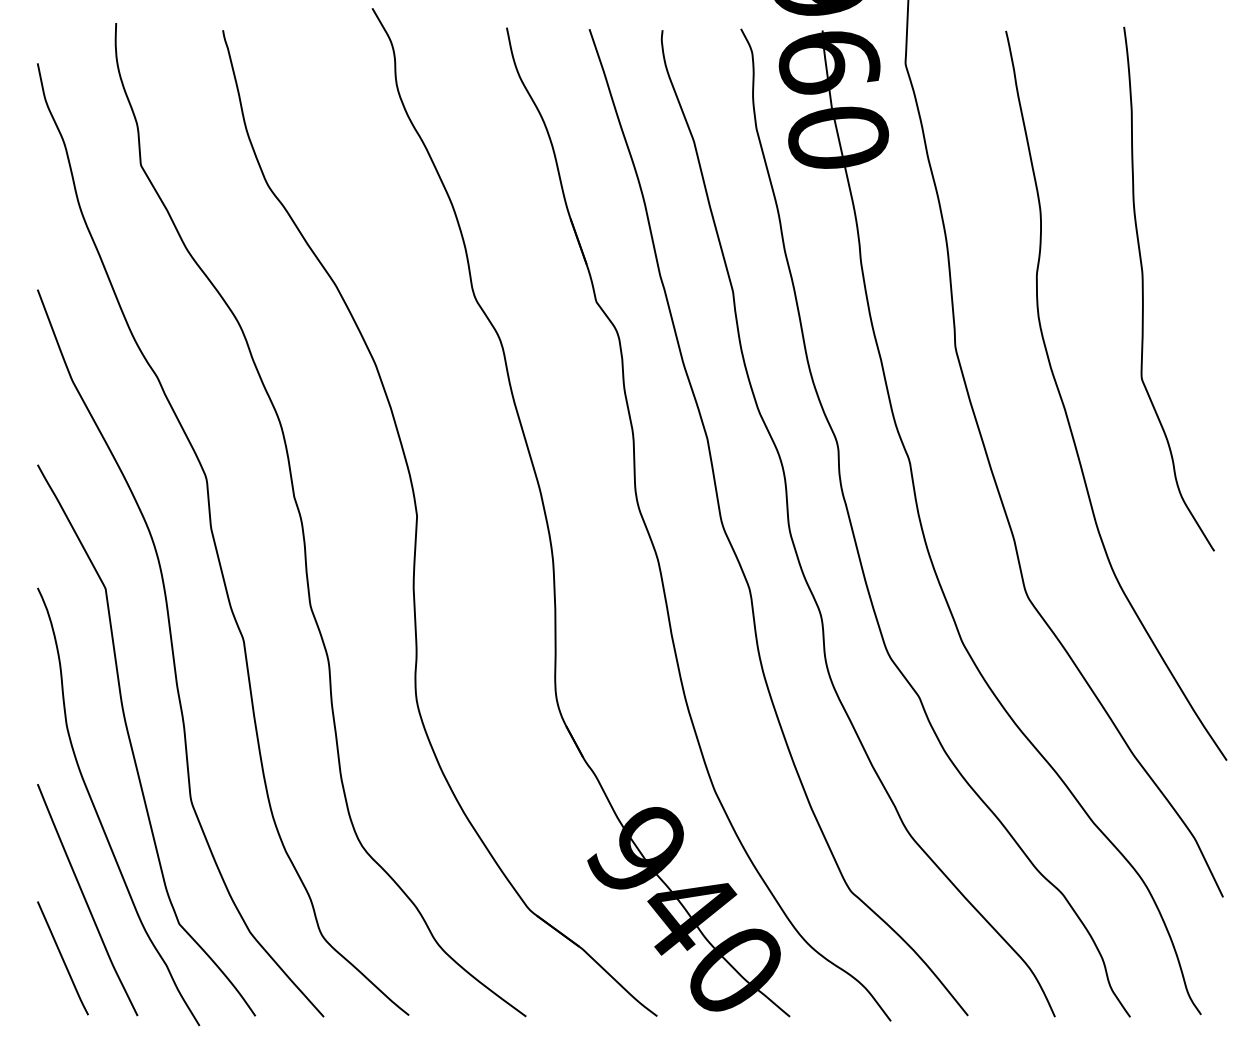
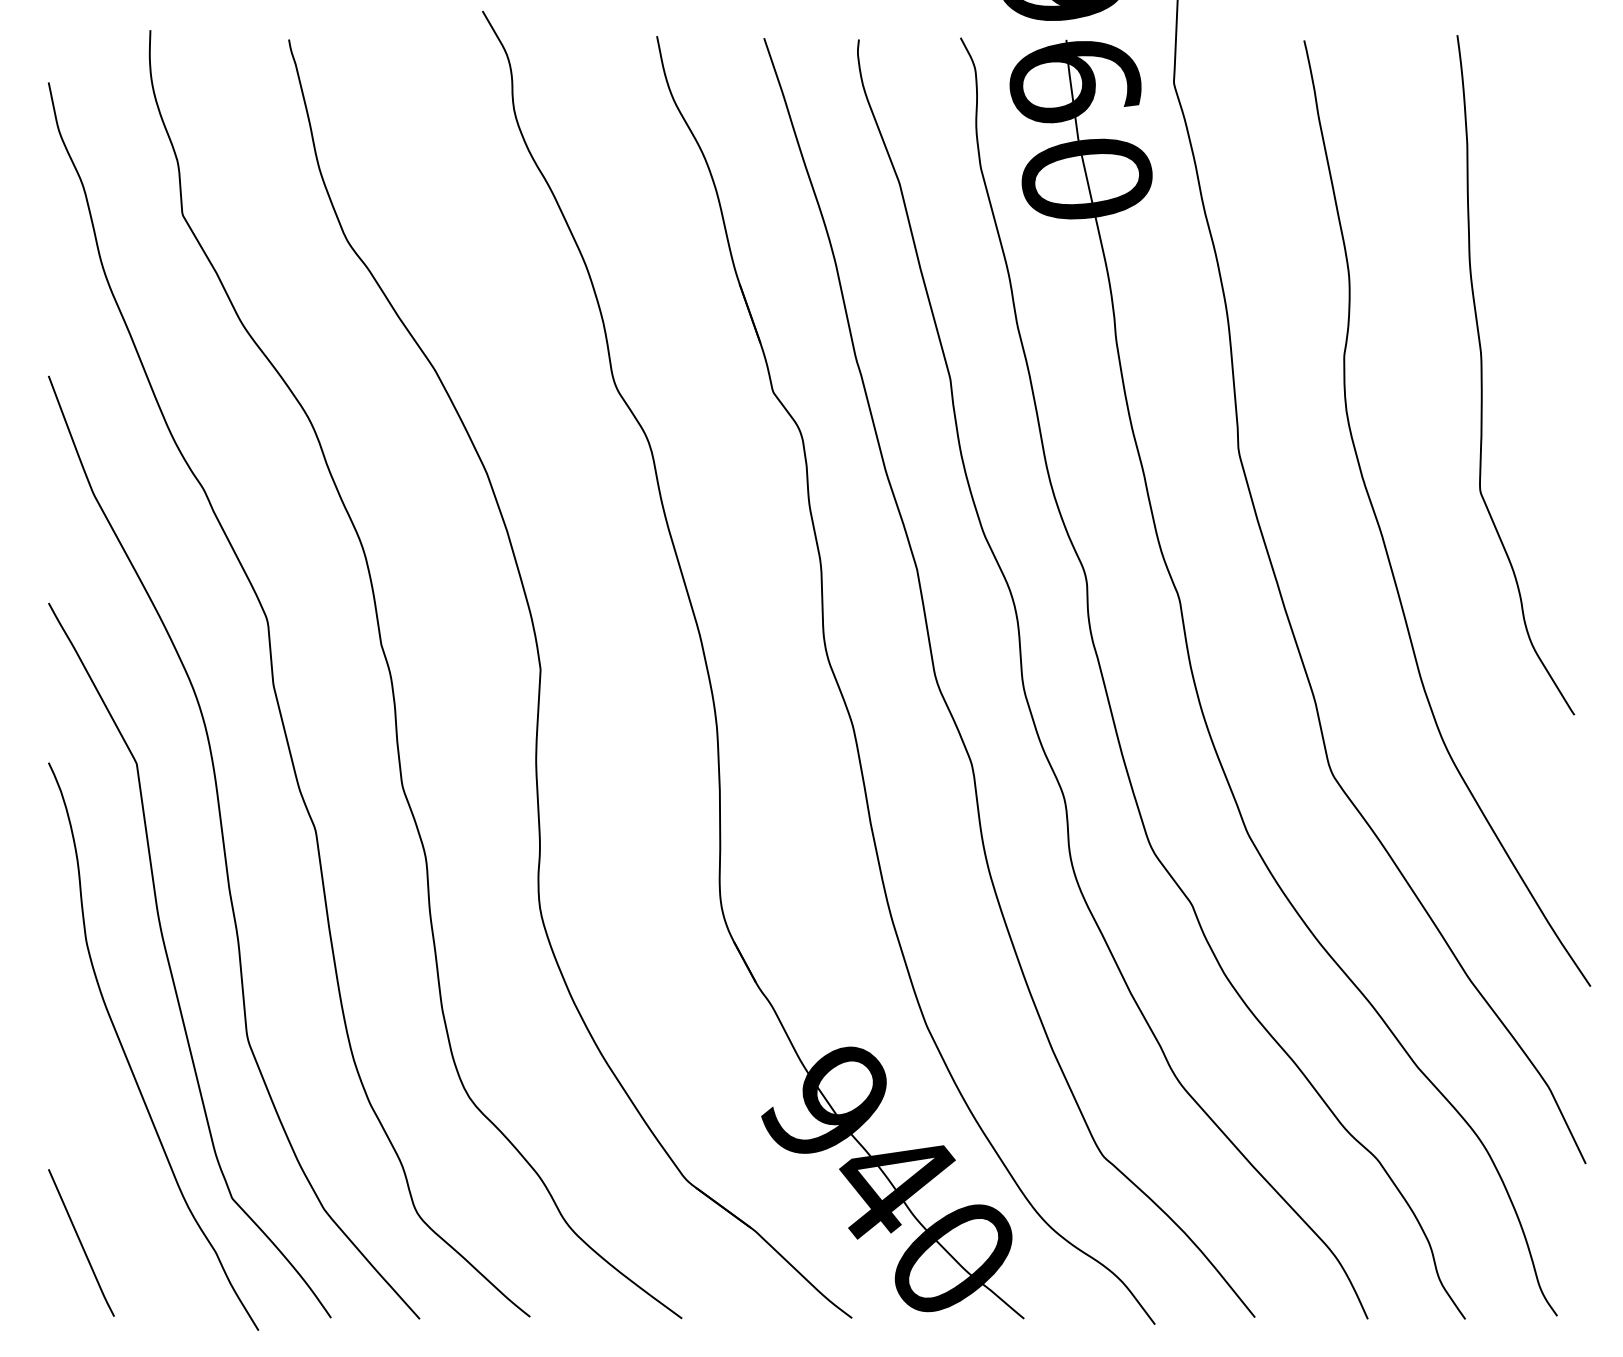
curve: (86, 900) -> (111, 1167), removed

